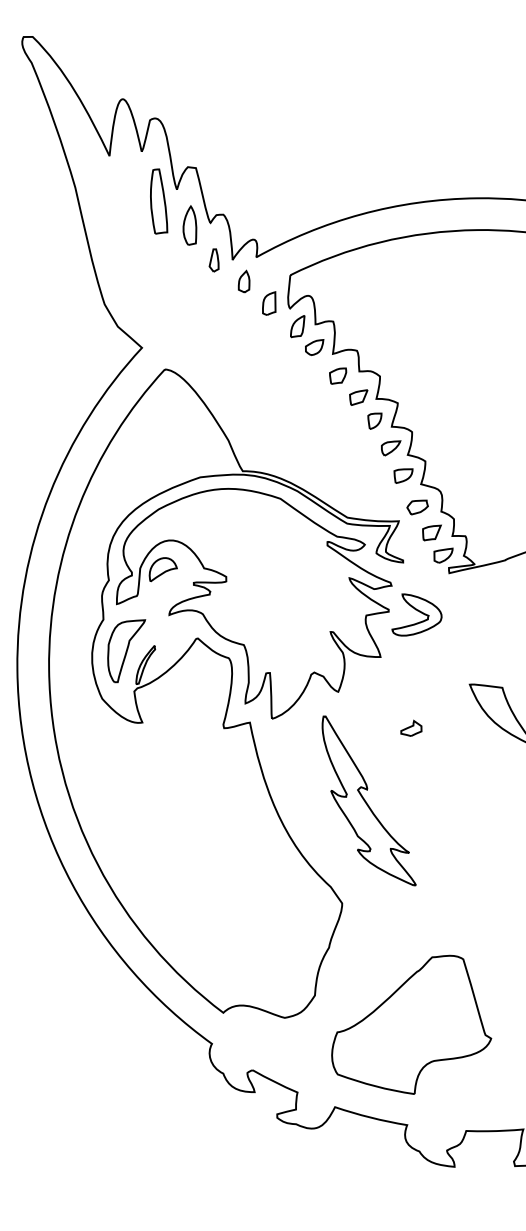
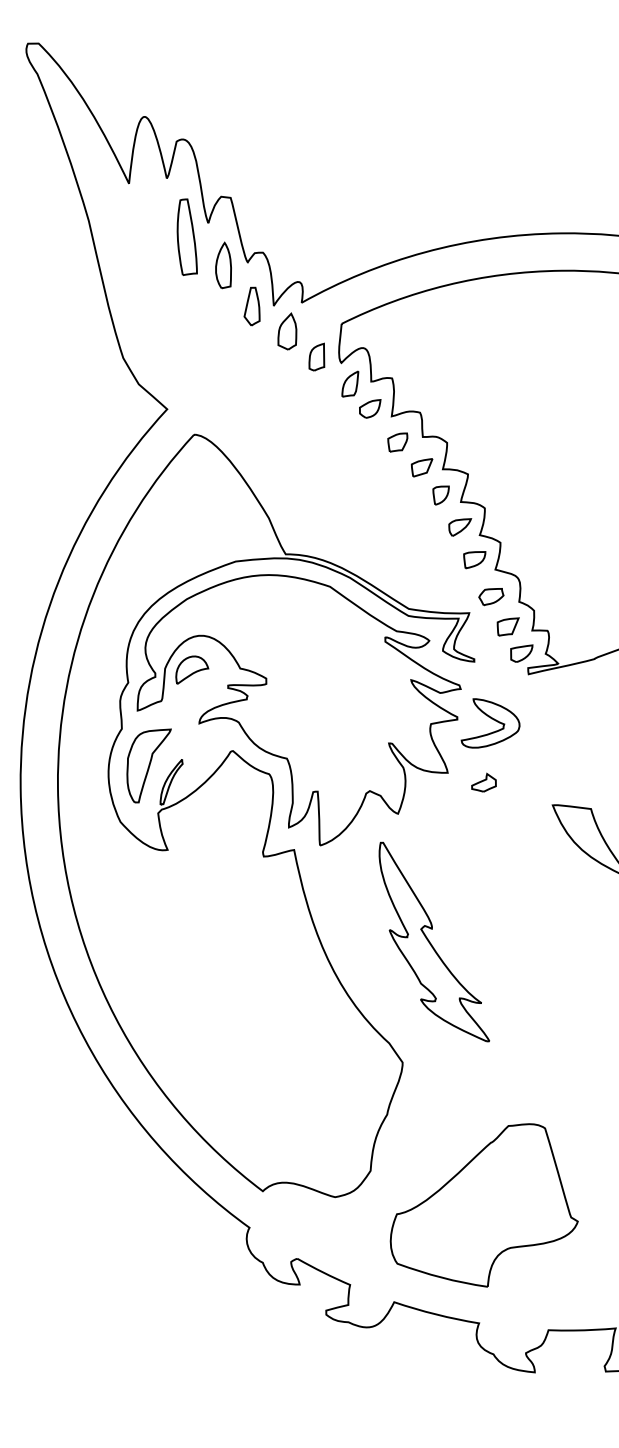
part: (213, 260) -> (251, 306), size x1.43
part: (243, 281) -> (286, 331), size x1.43
part: (411, 727) -> (484, 781), moved

